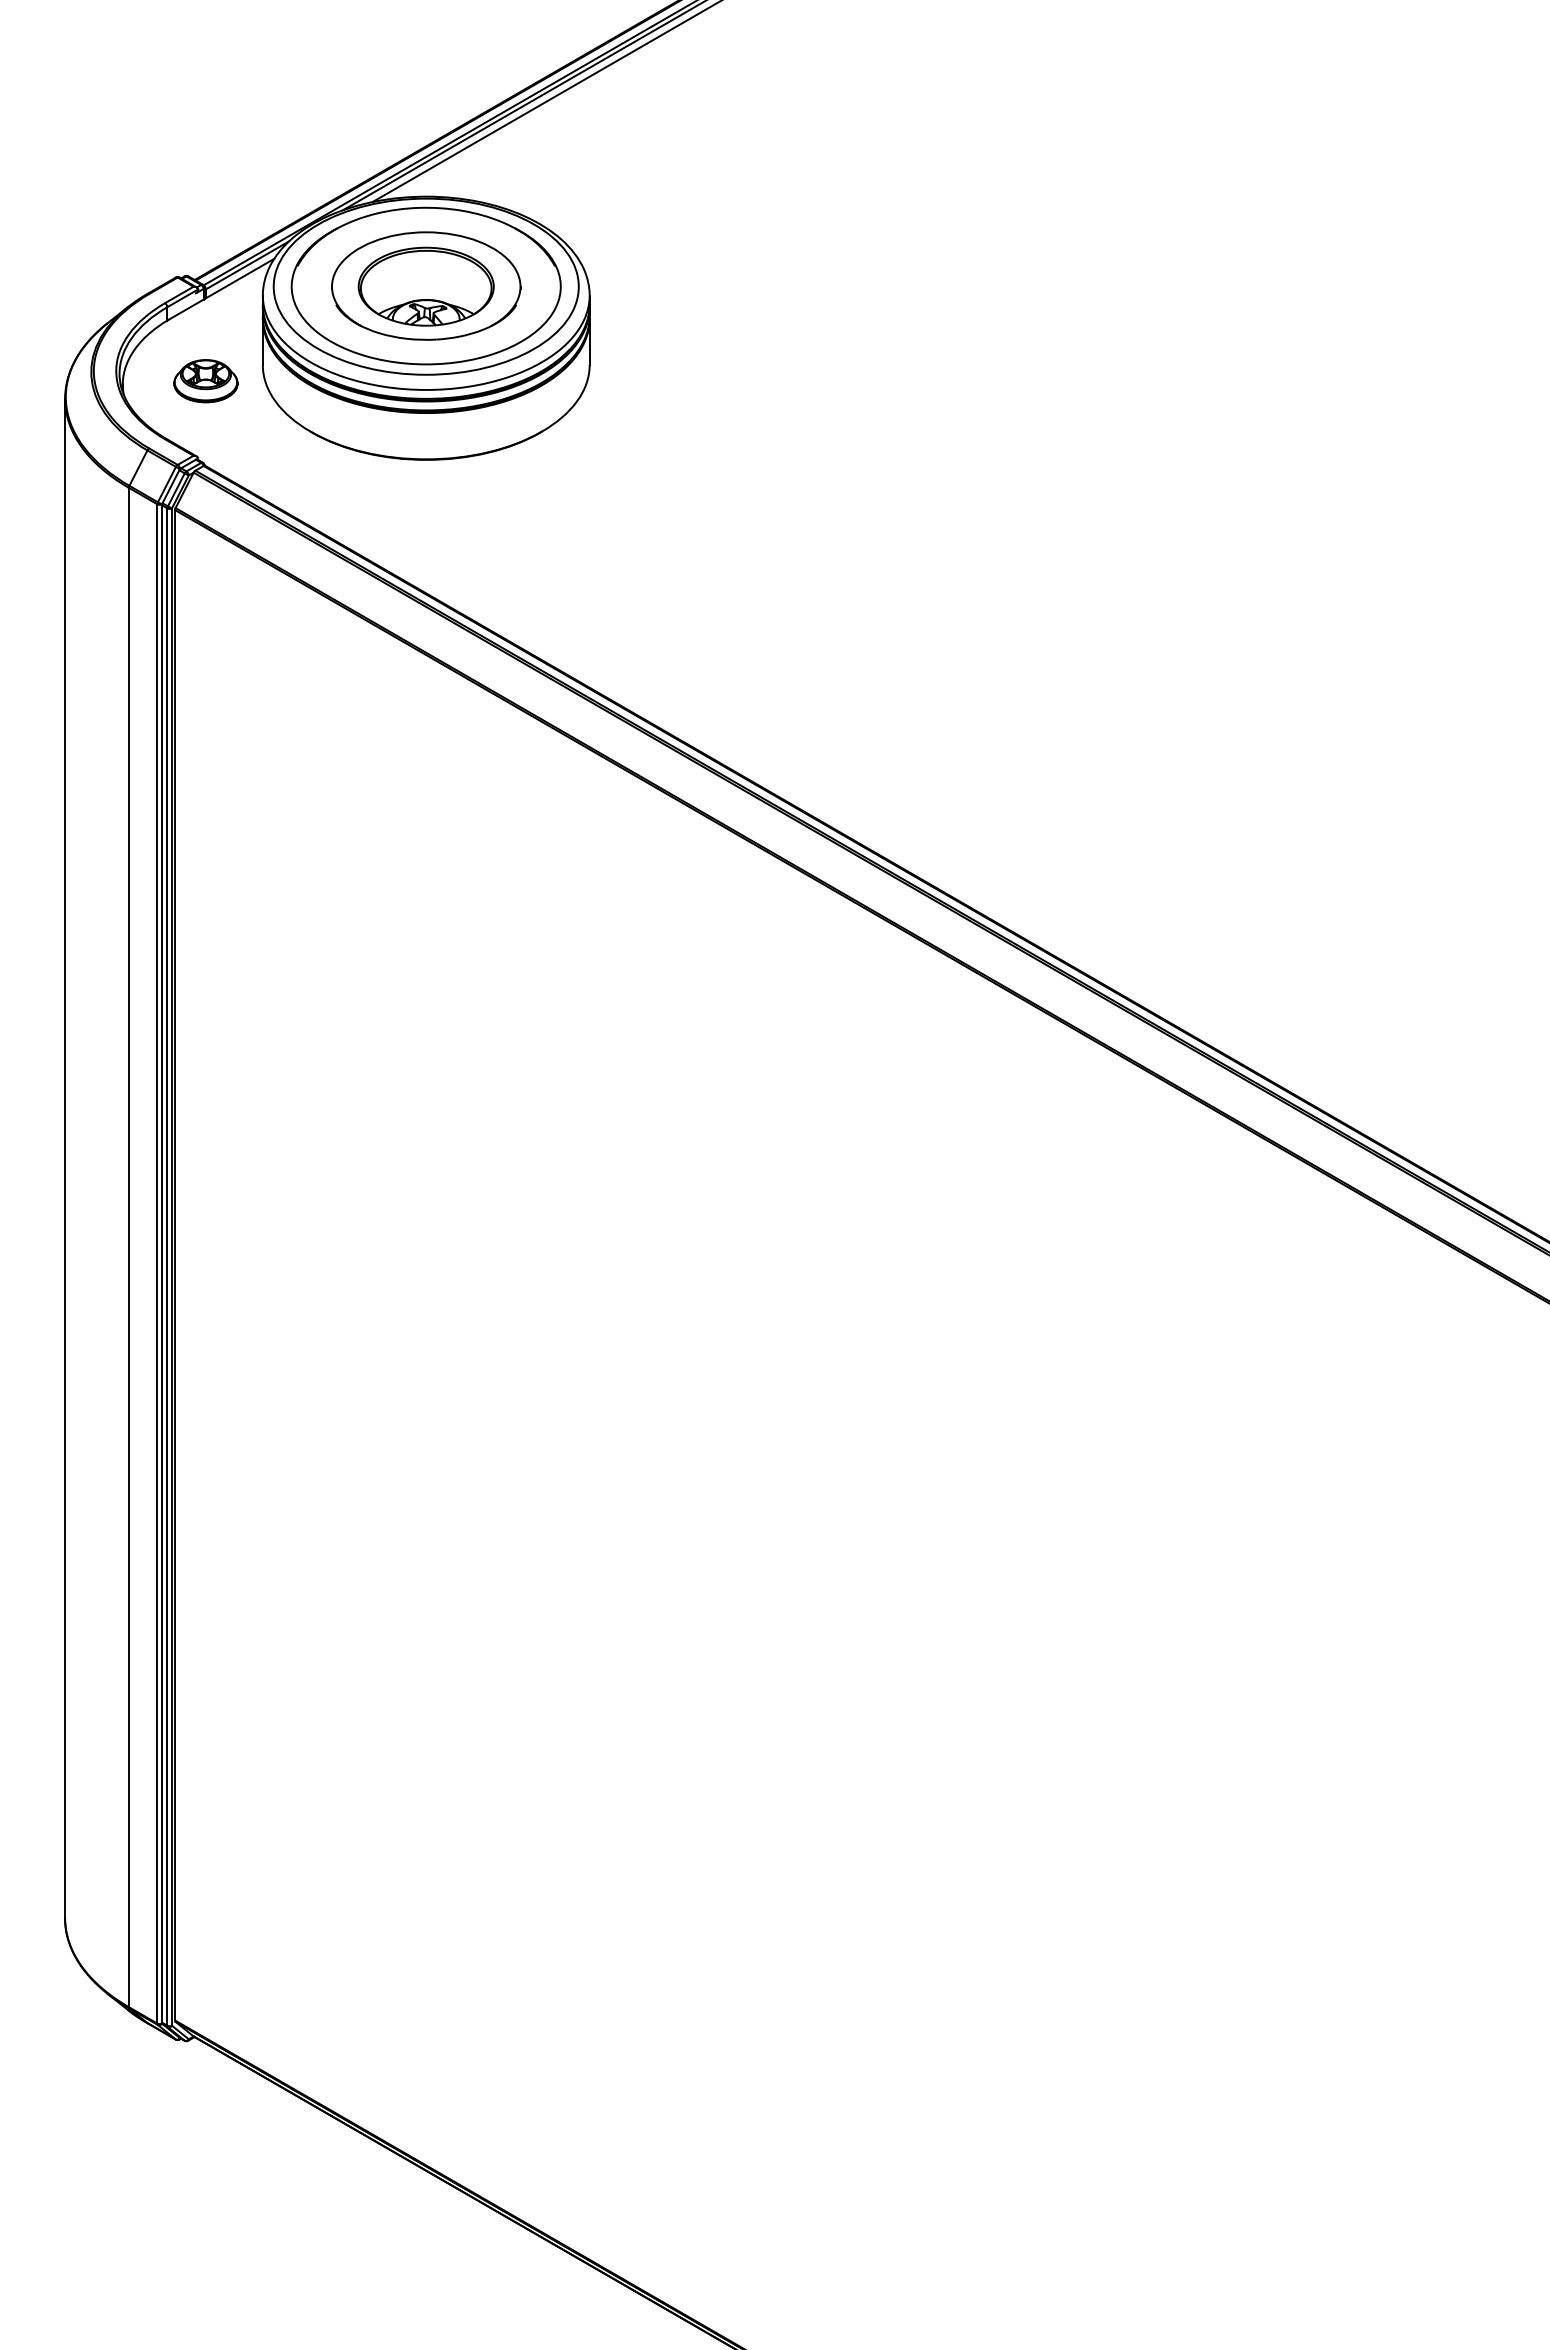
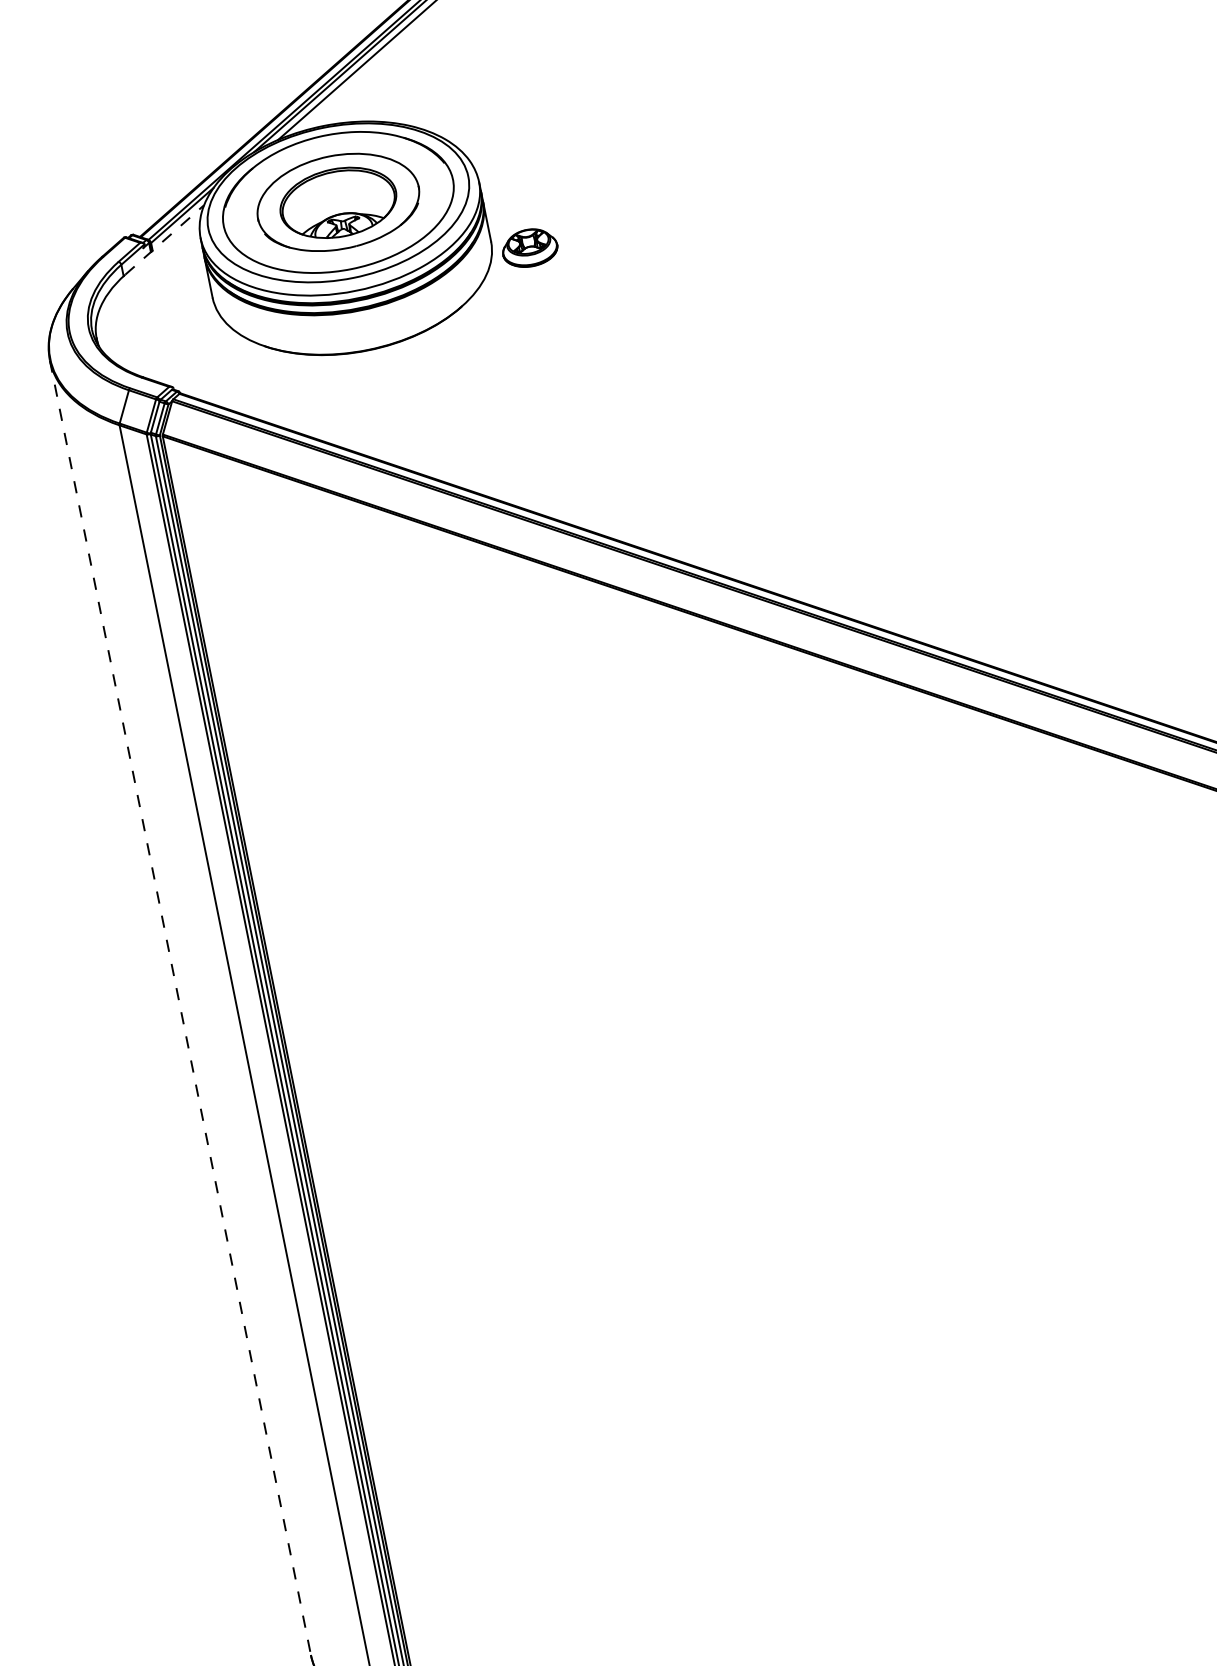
line: (222, 288) -> (165, 239), solid -> dashed
part: (205, 381) -> (529, 248), moved
line: (65, 1158) -> (180, 1007), solid -> dashed

